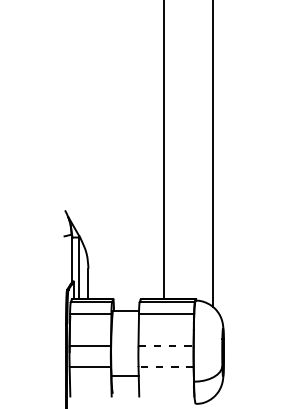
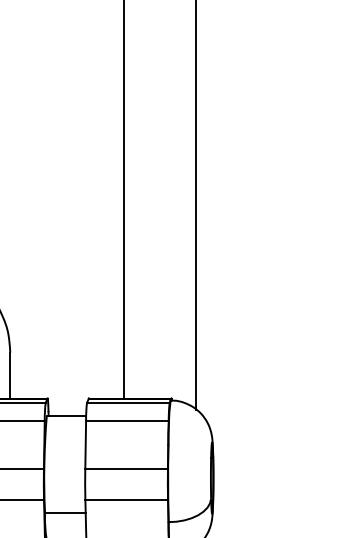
line: (166, 346) -> (127, 469), dashed -> solid
line: (166, 366) -> (127, 499), dashed -> solid

